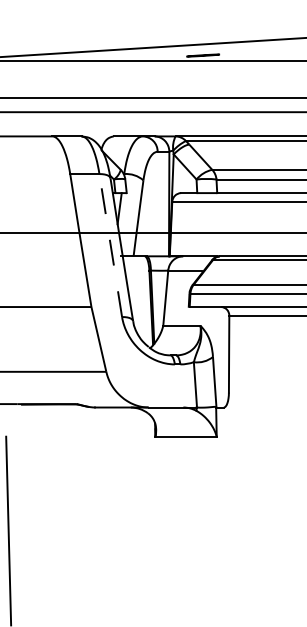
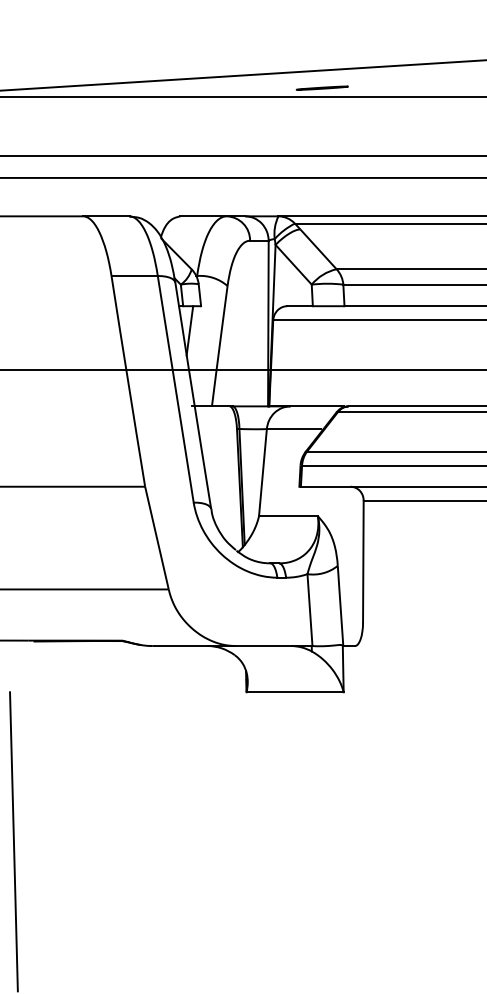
line: (110, 245) -> (175, 389), dashed -> solid

